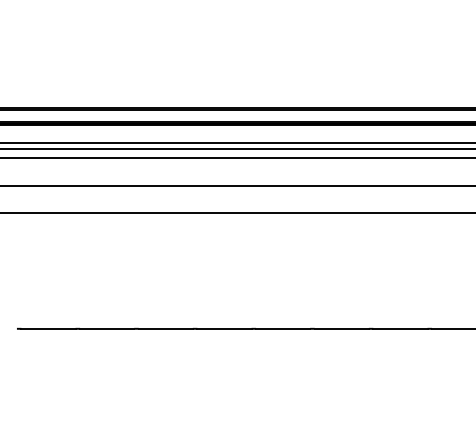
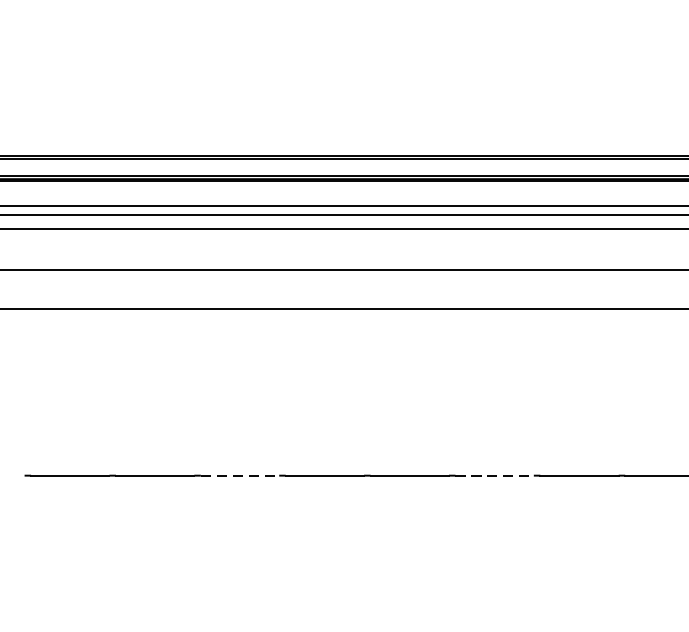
line: (166, 328) -> (241, 475), solid -> dashed
line: (342, 328) -> (495, 475), solid -> dashed

